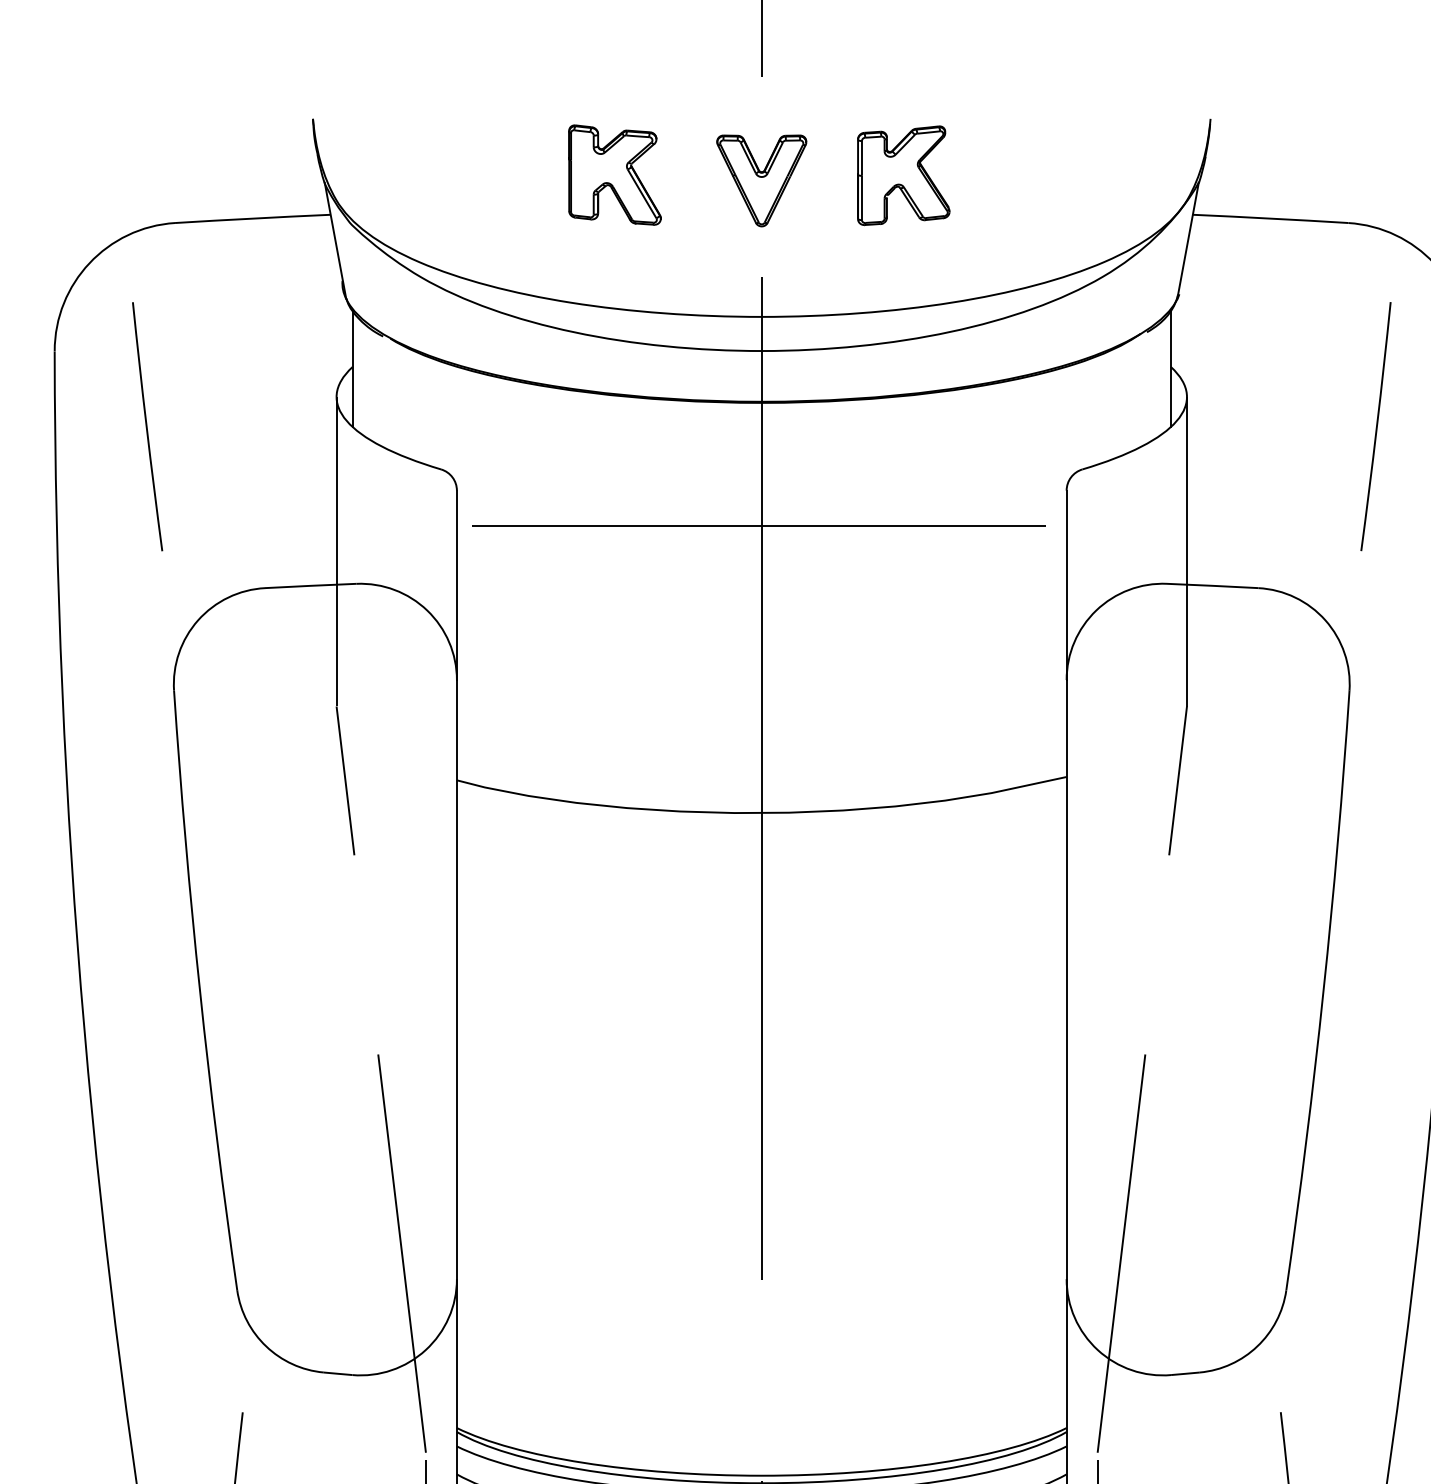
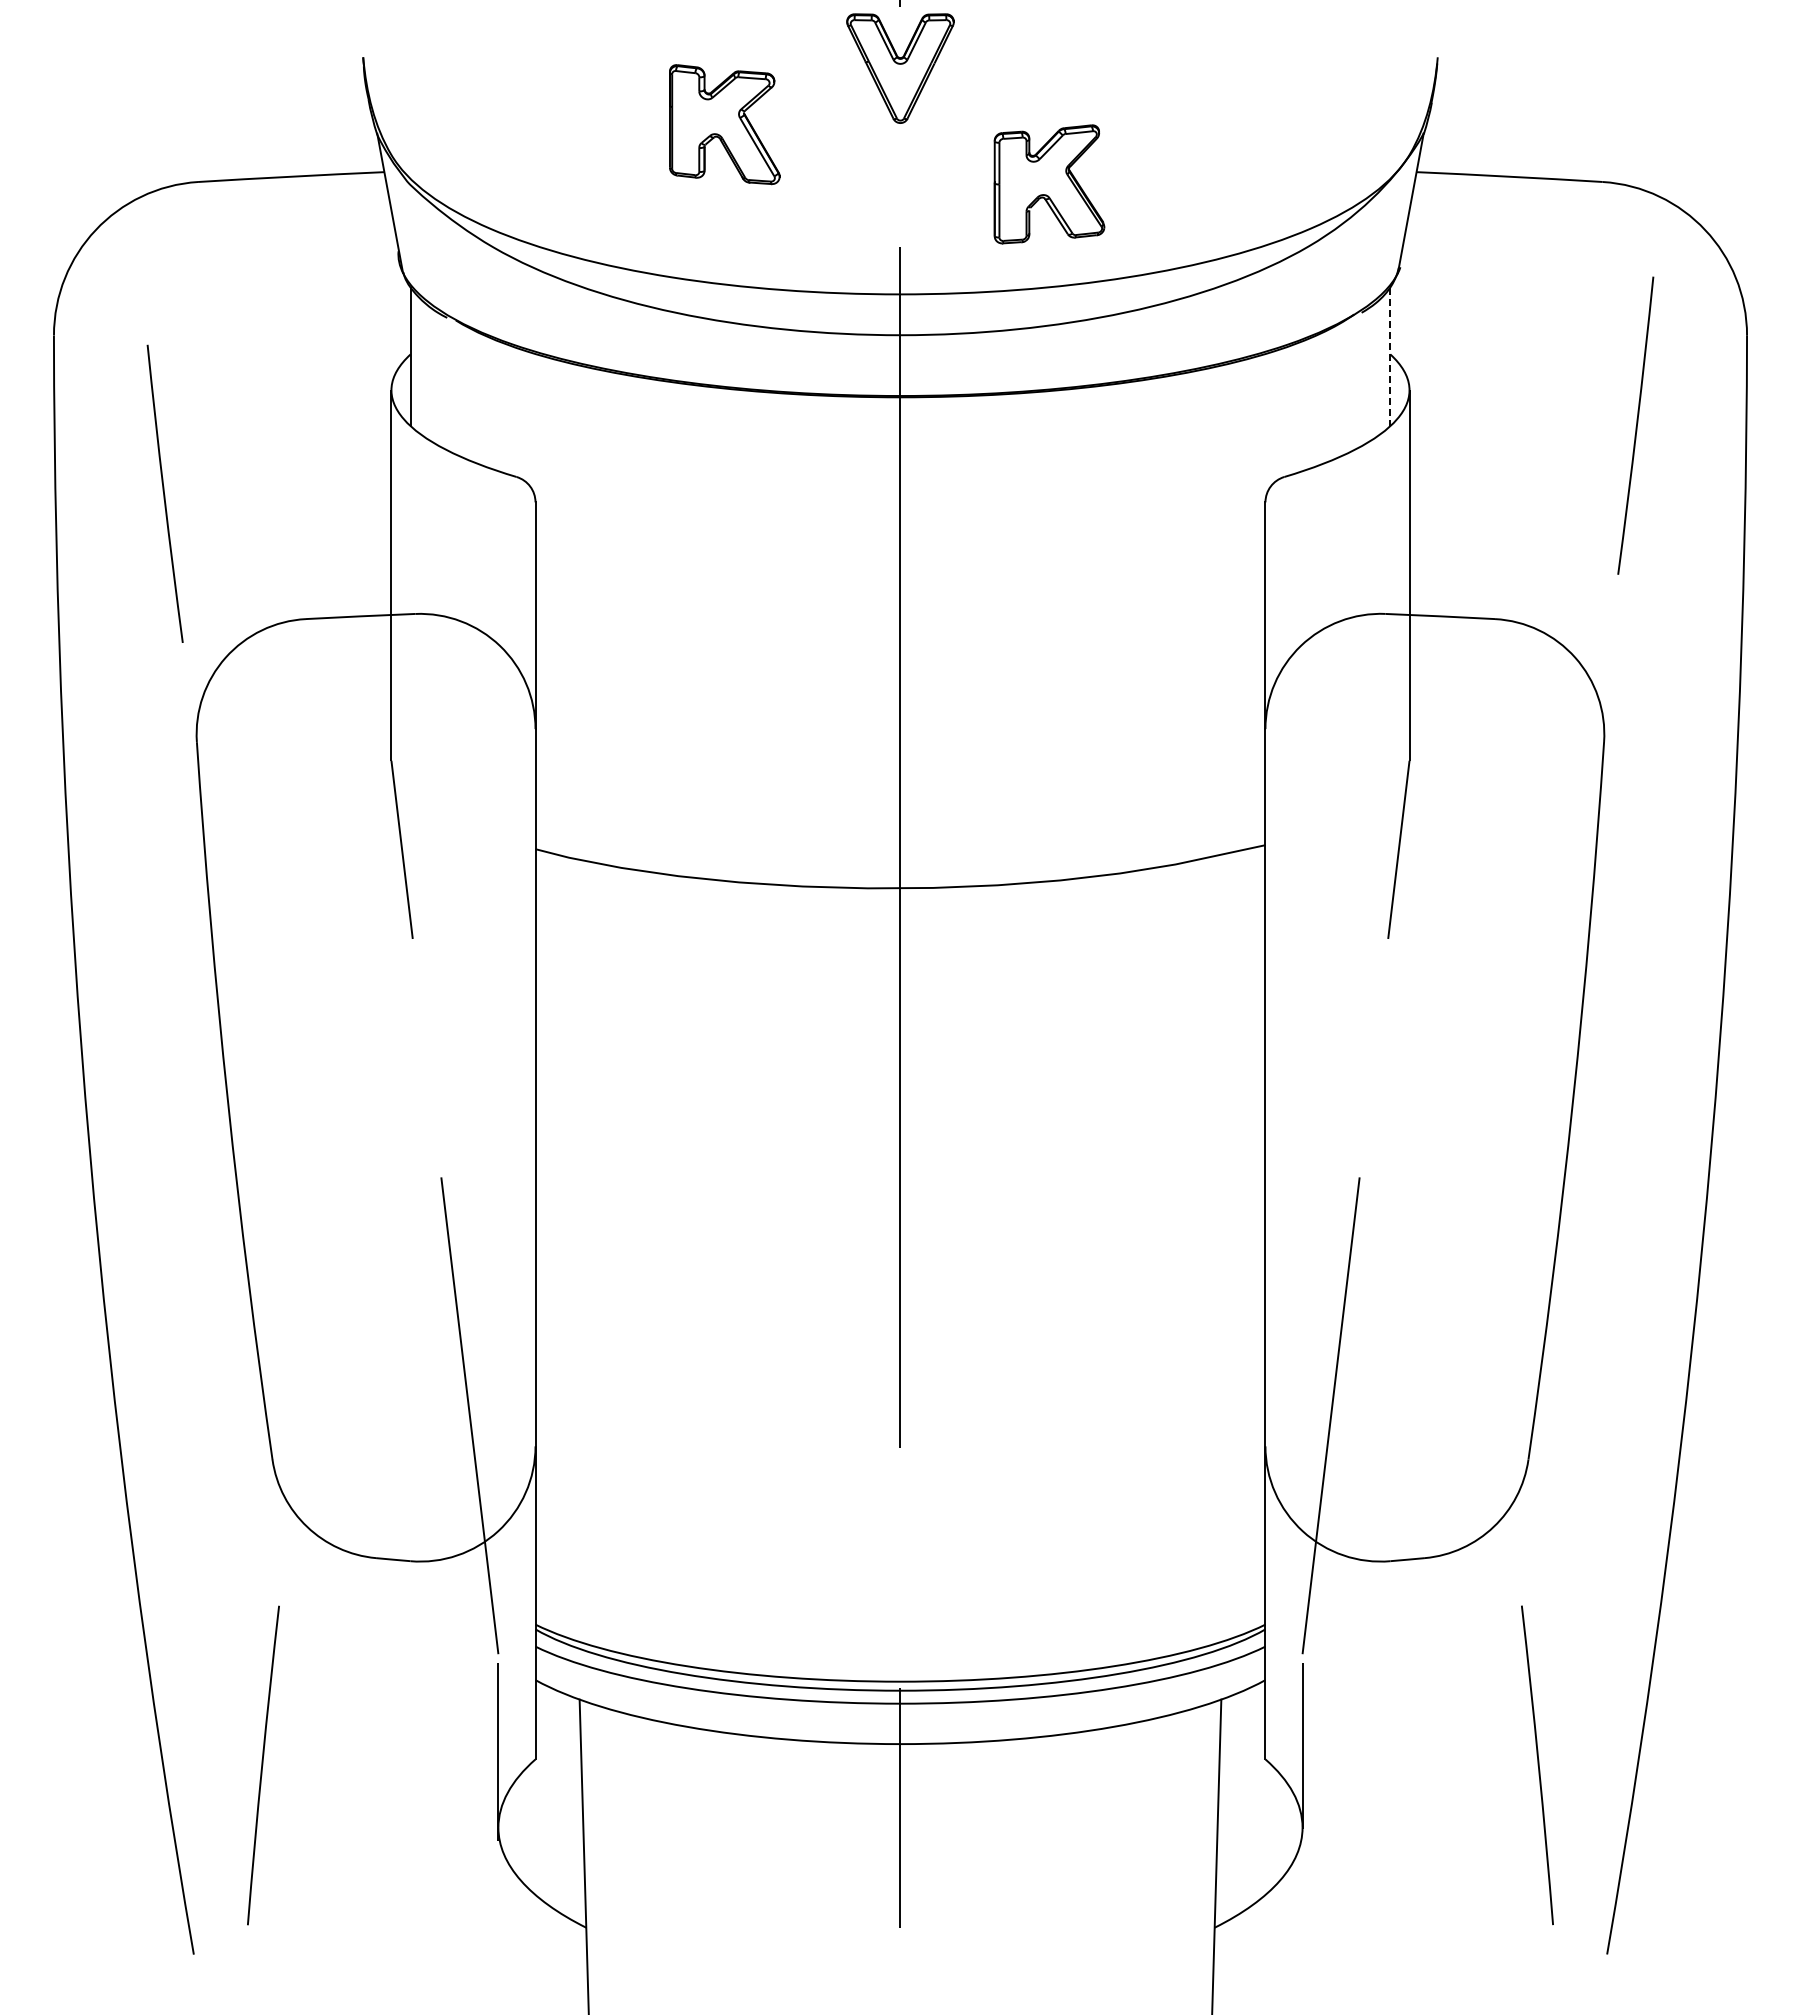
part: (903, 175) -> (1049, 184), moved
part: (761, 180) -> (900, 68), moved
line: (1171, 369) -> (1390, 357), solid -> dashed
arc: (147, 426) -> (164, 493), moved
line: (759, 525) -> (897, 544), removed

